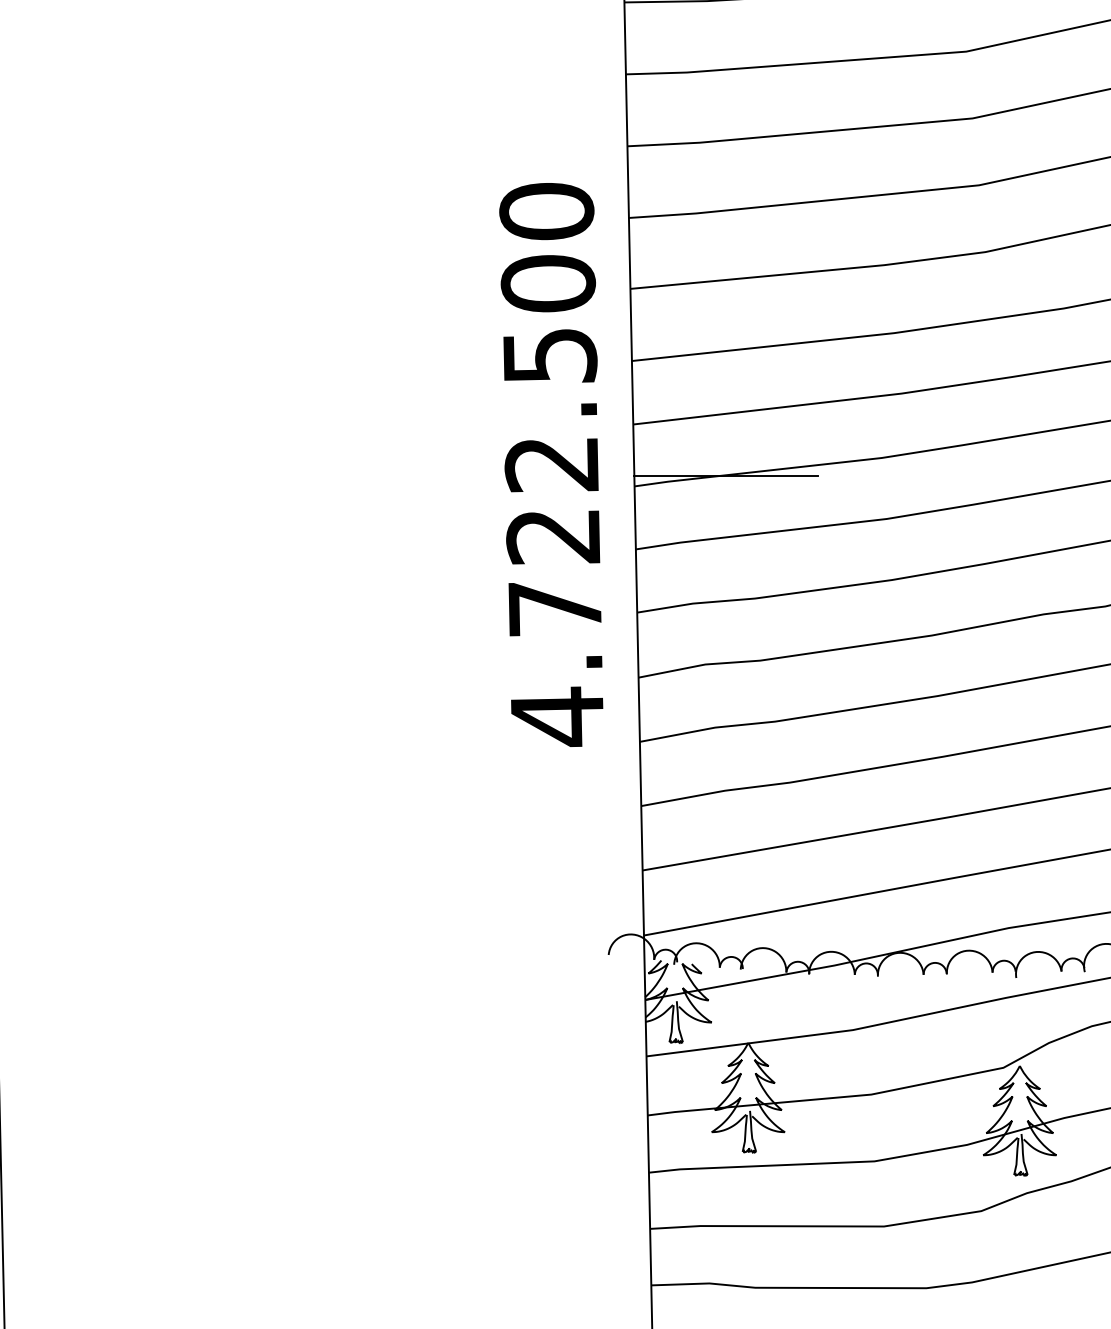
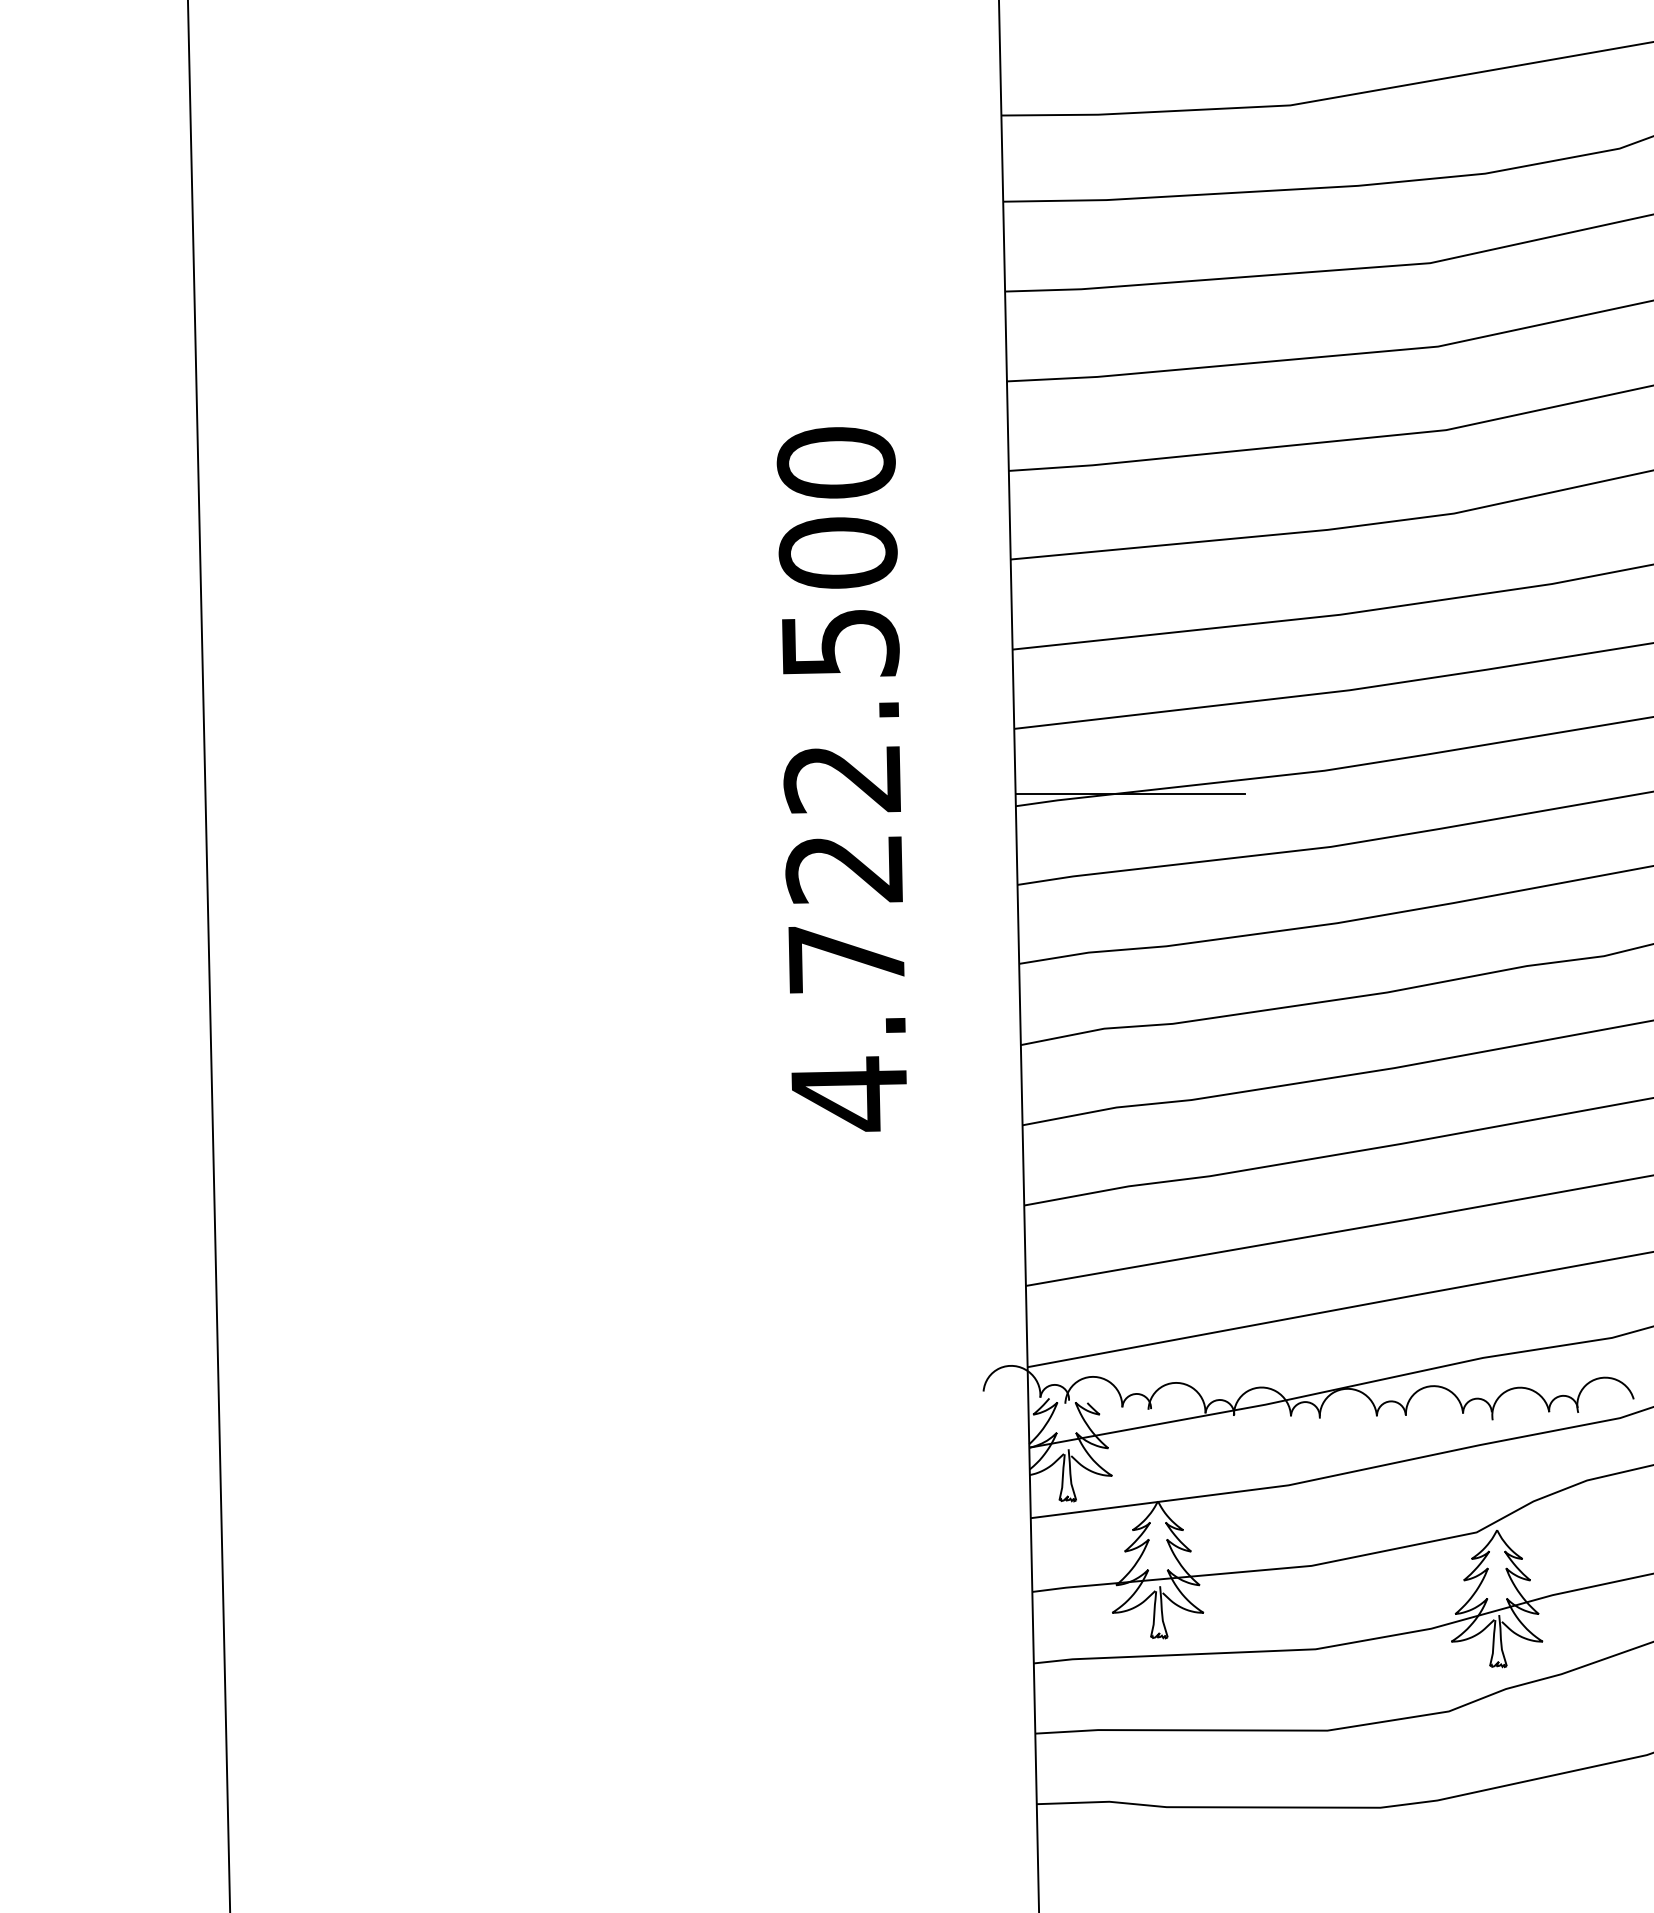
text: (551, 465) -> (841, 779), moved

